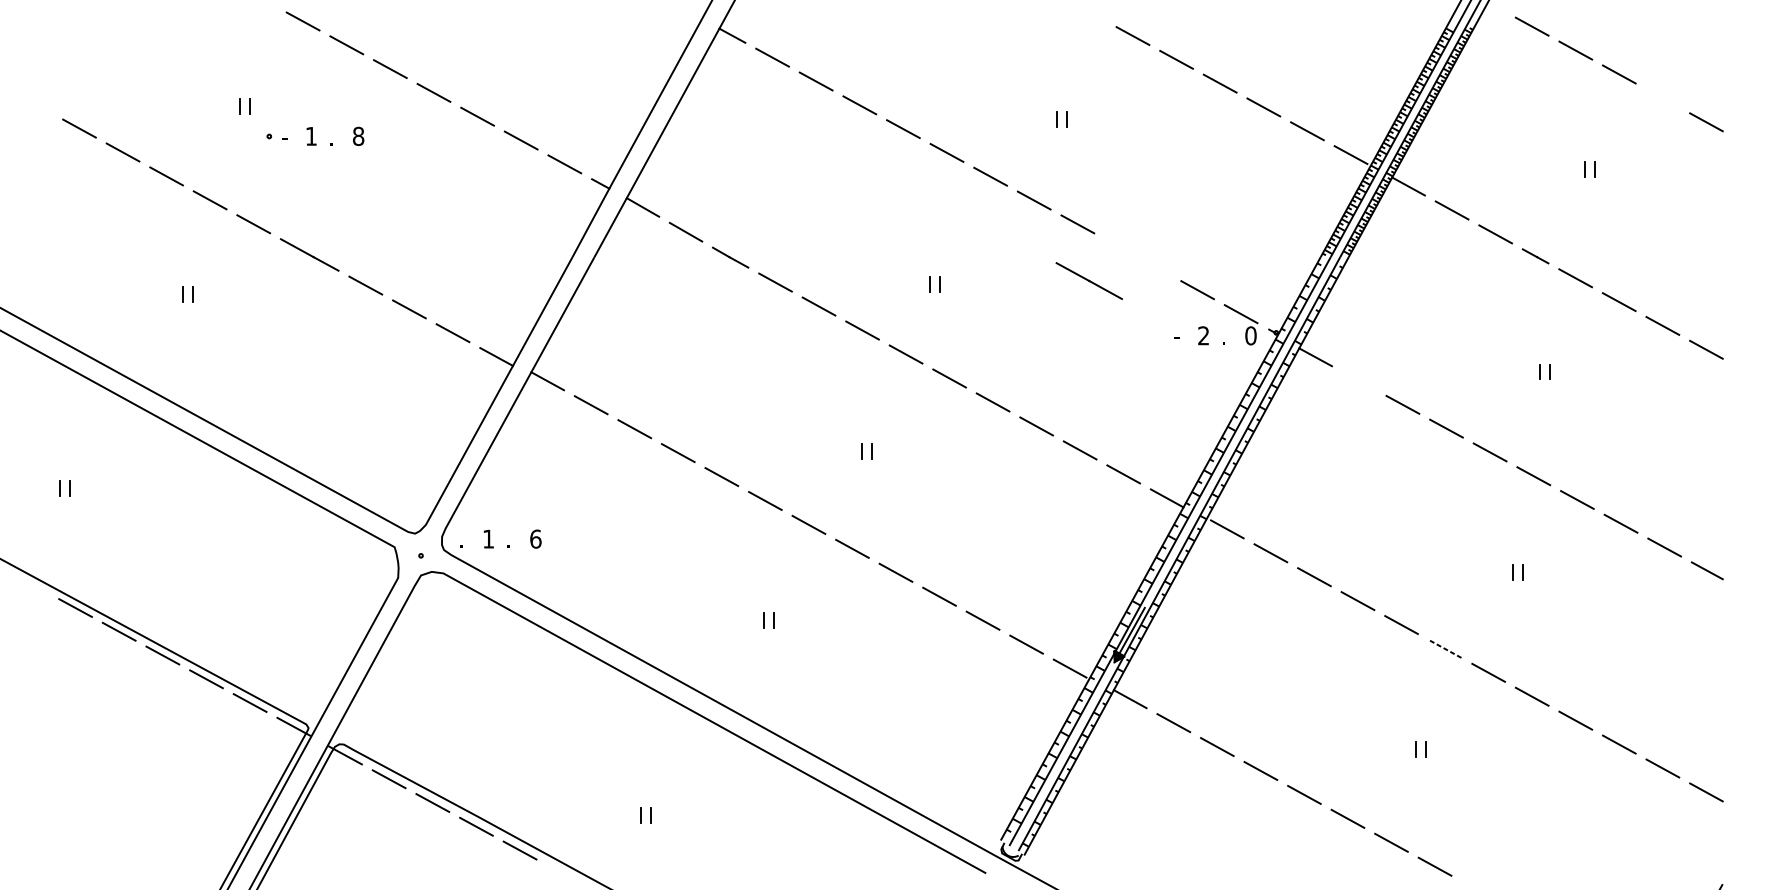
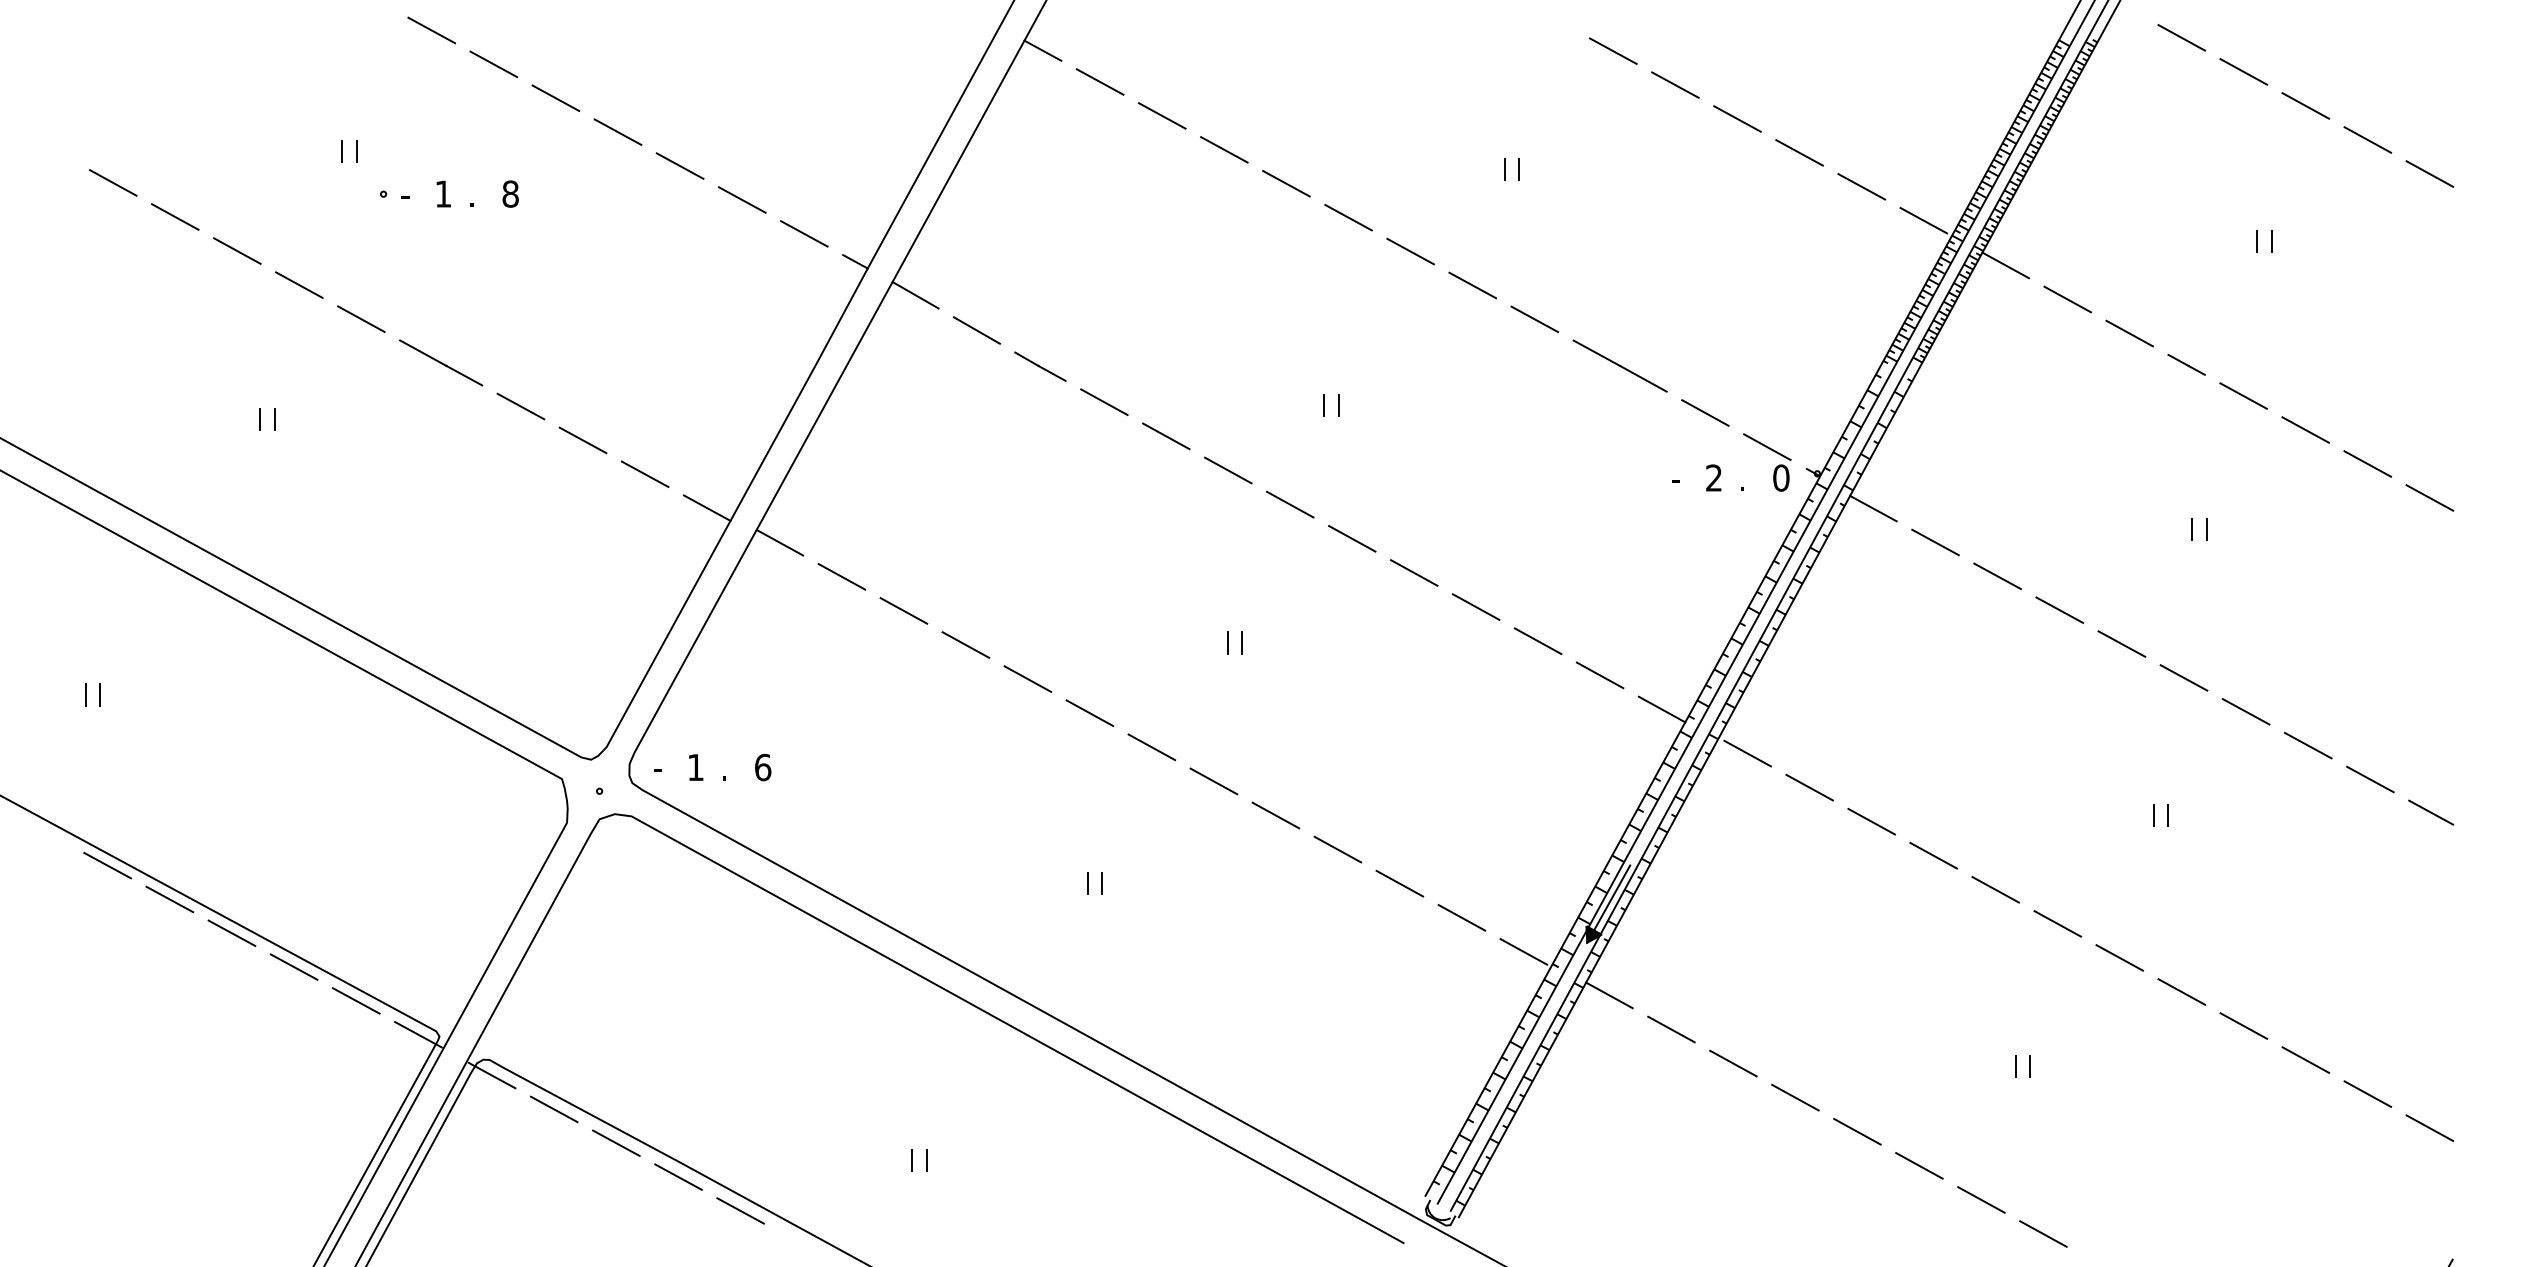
line: (1662, 98) -> (2367, 139), added
line: (1088, 280) -> (1619, 365), moved
line: (1359, 381) -> (1935, 542), added
text: (461, 544) -> (657, 774), . -> -
line: (1444, 648) -> (2057, 923), dashed -> solid

